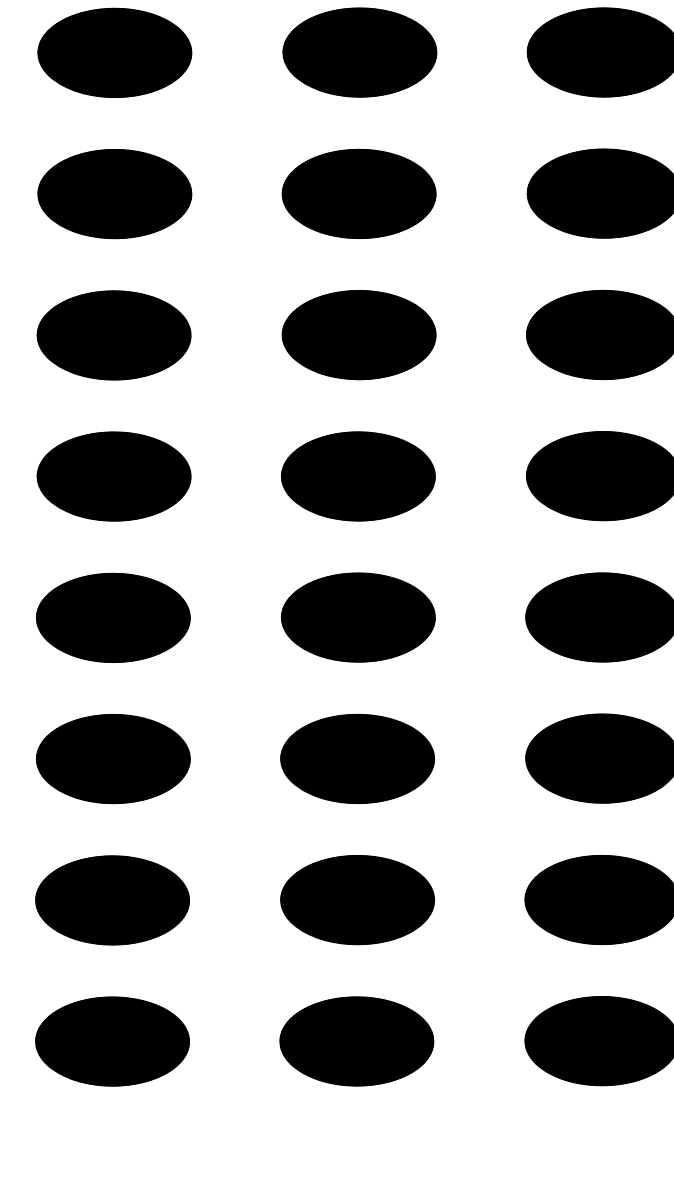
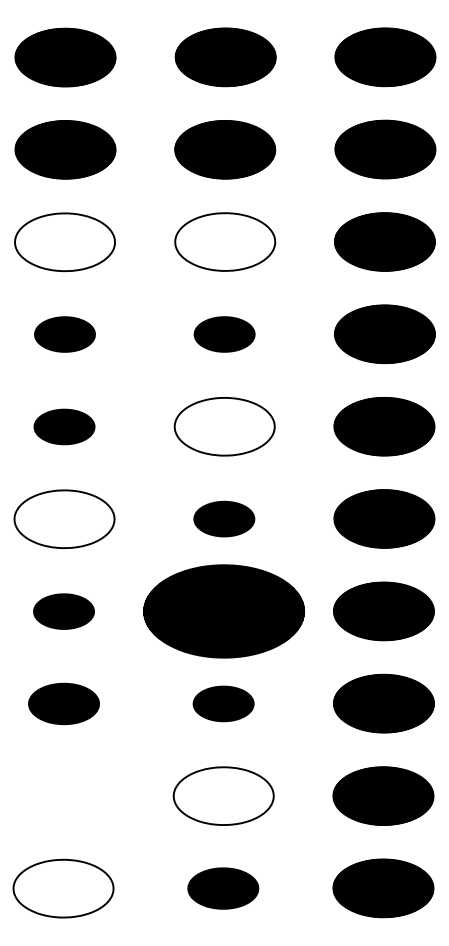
hatch: (360, 51) -> (225, 241), removed
hatch: (115, 53) -> (65, 242), removed
part: (114, 193) -> (64, 334), size x0.6
part: (358, 193) -> (224, 334), size x0.6
part: (114, 334) -> (64, 426), size x0.6
hatch: (358, 334) -> (224, 426), removed
part: (358, 475) -> (224, 518), size x0.6
hatch: (114, 476) -> (64, 519), removed
part: (112, 617) -> (63, 611), size x0.6
part: (358, 617) -> (224, 611), size x1.6
part: (112, 758) -> (63, 703), size x0.7
part: (357, 758) -> (223, 703), size x0.6
part: (112, 900) -> (63, 796), removed
hatch: (357, 900) -> (223, 796), removed
hatch: (112, 1041) -> (63, 888), removed
part: (357, 1041) -> (223, 888), size x0.7

